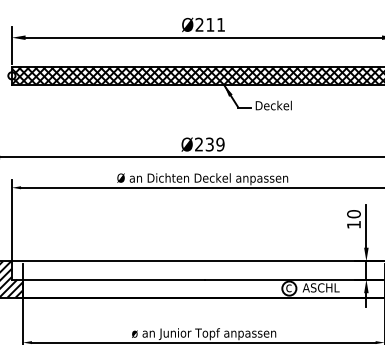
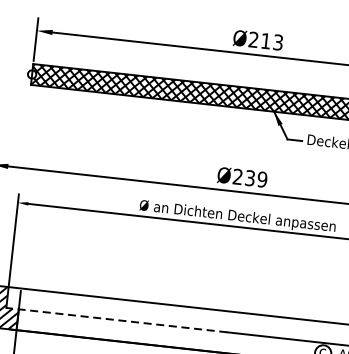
text: (221, 24) -> (278, 42), Ø211 -> Ø213
line: (107, 279) -> (115, 319), solid -> dashed

